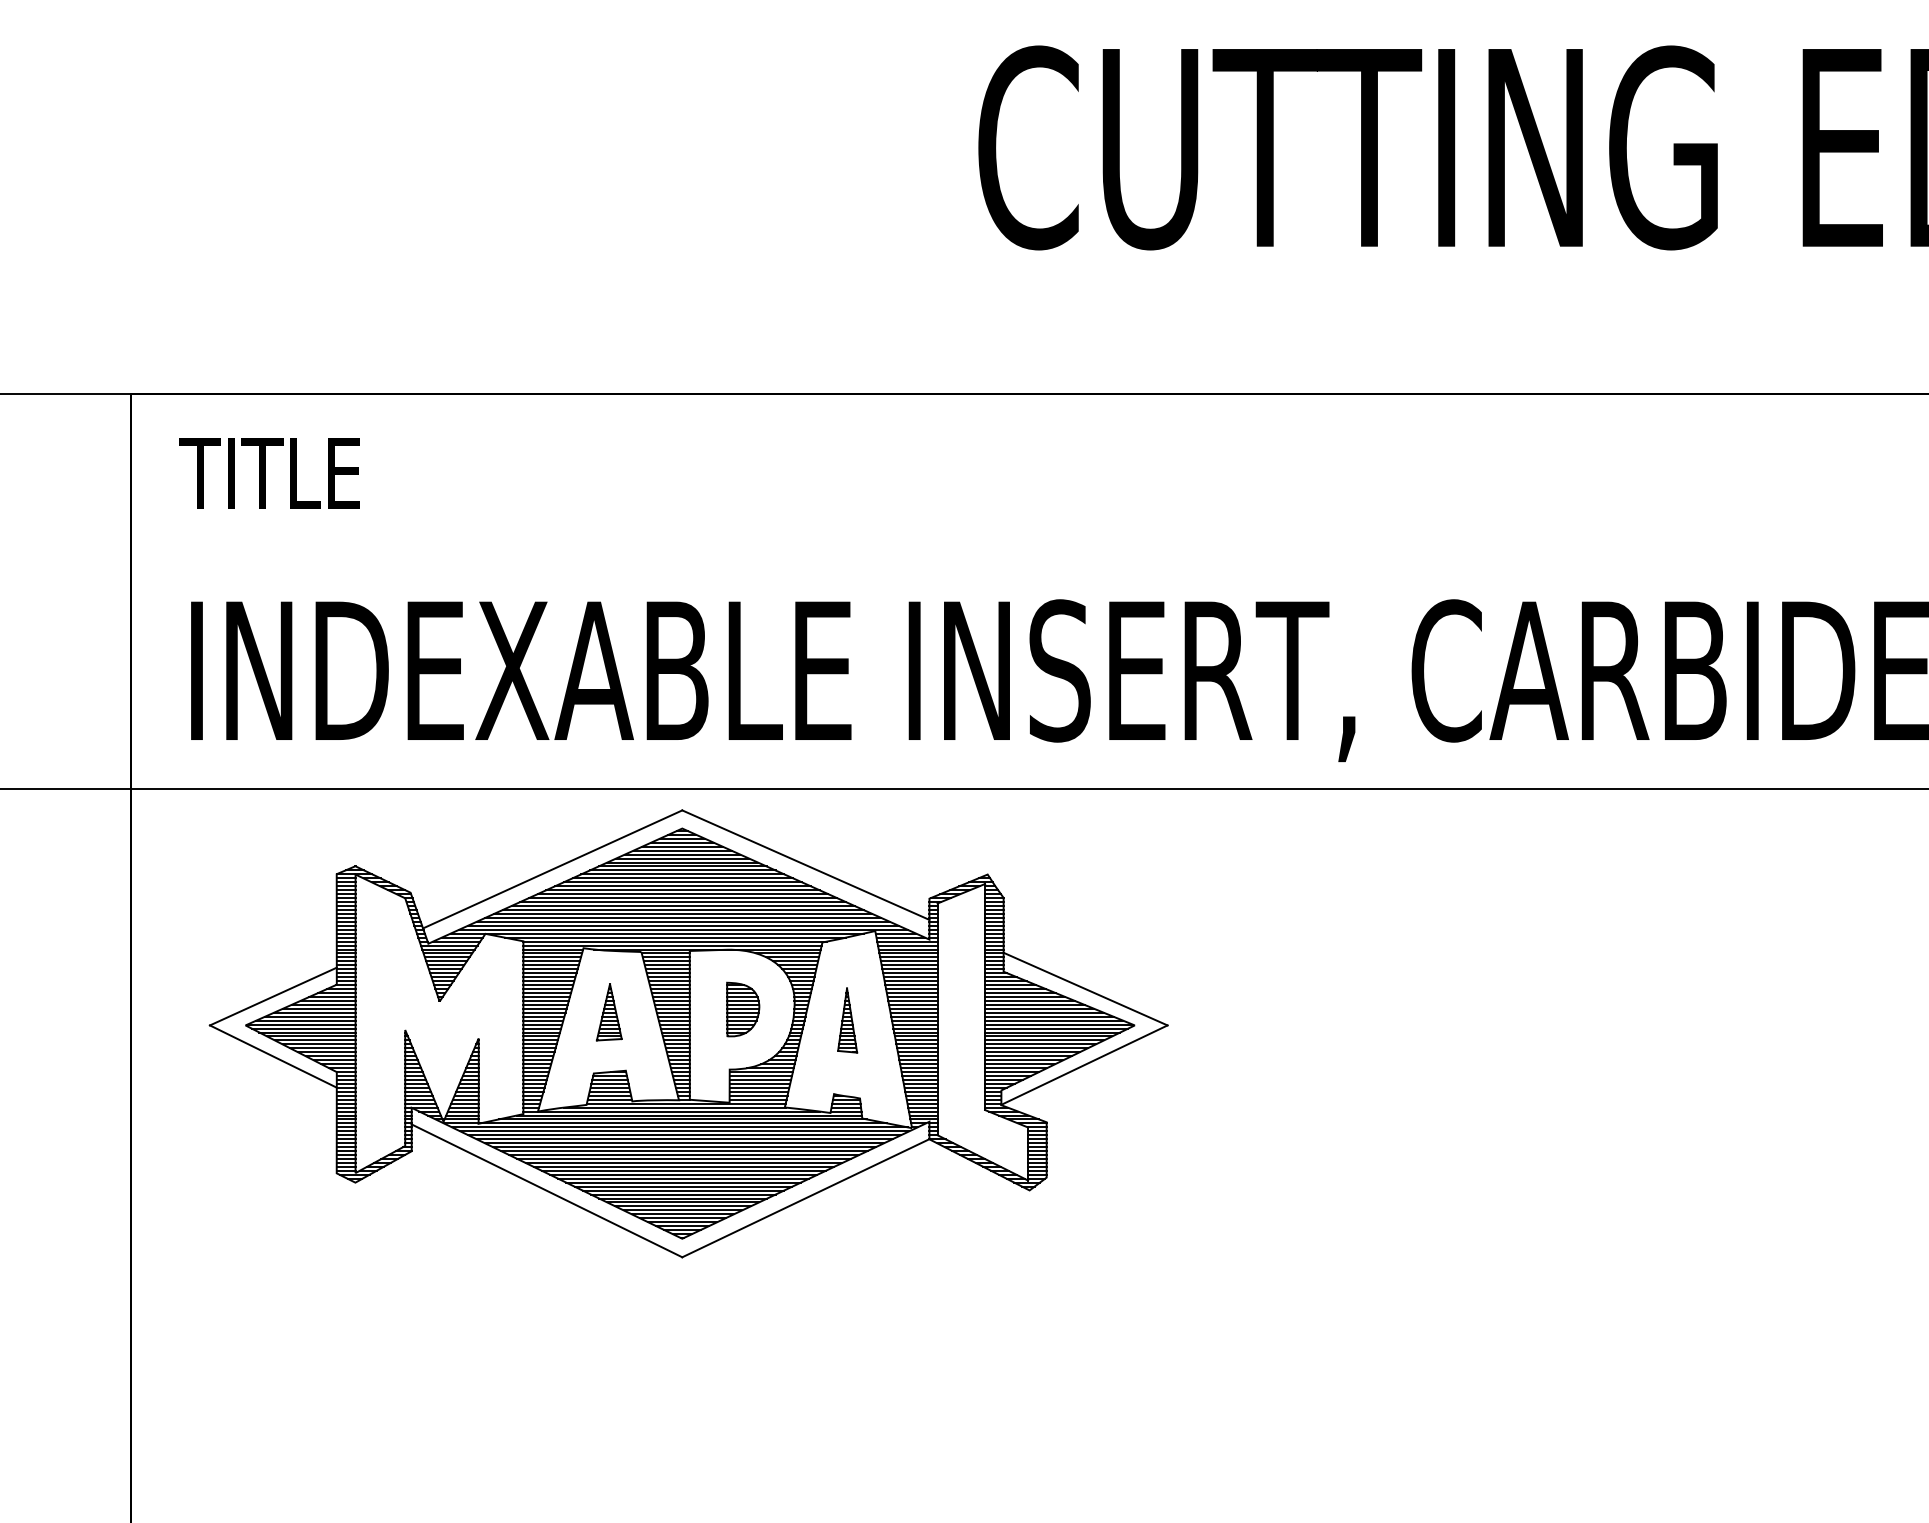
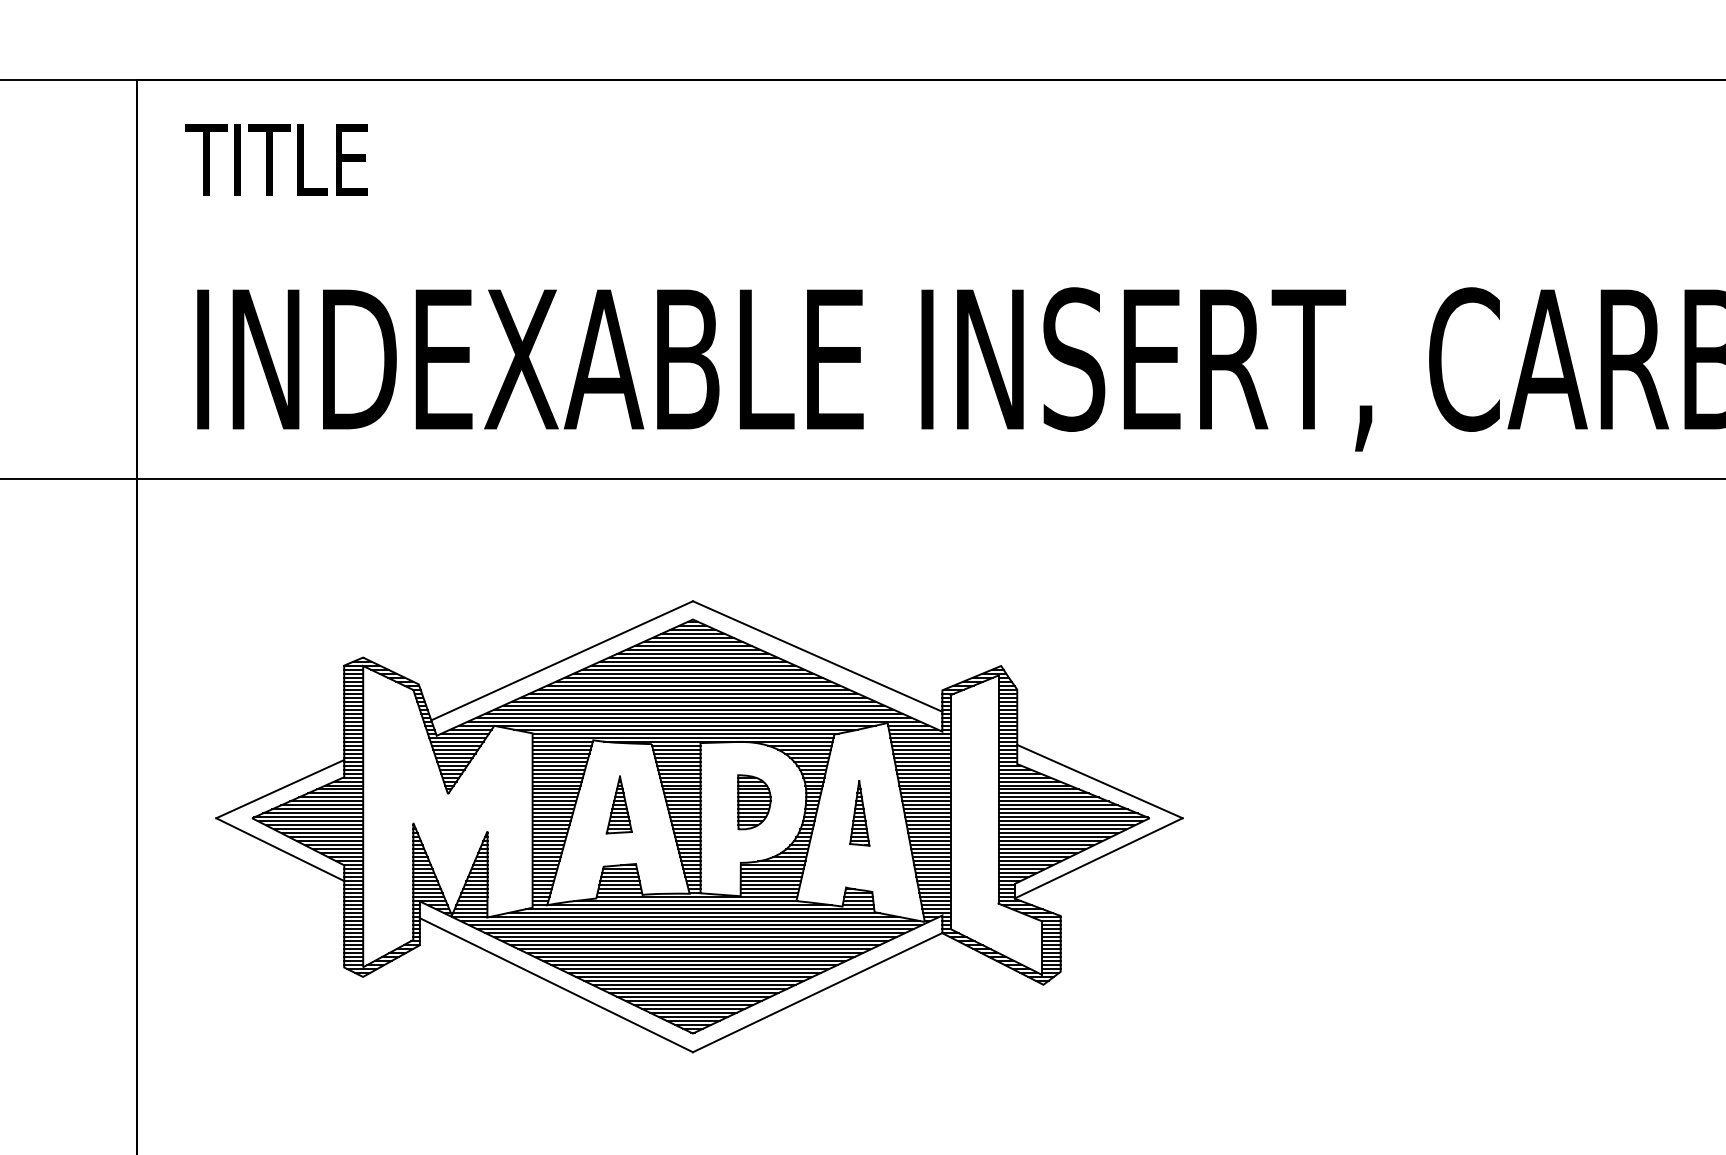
part: (688, 1033) -> (699, 826), moved

